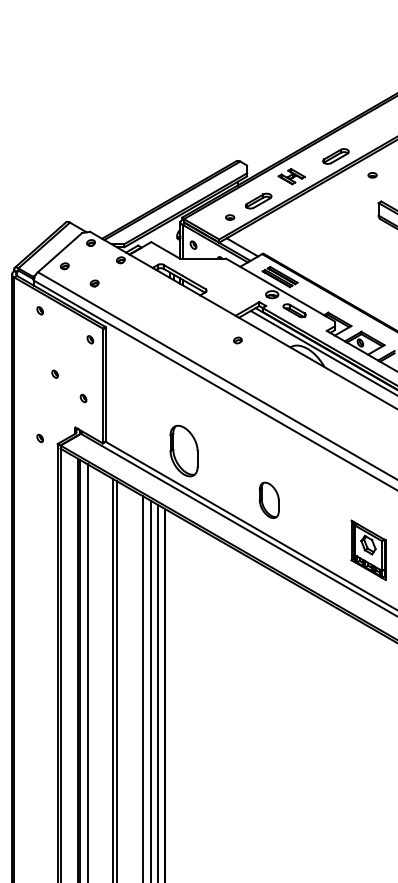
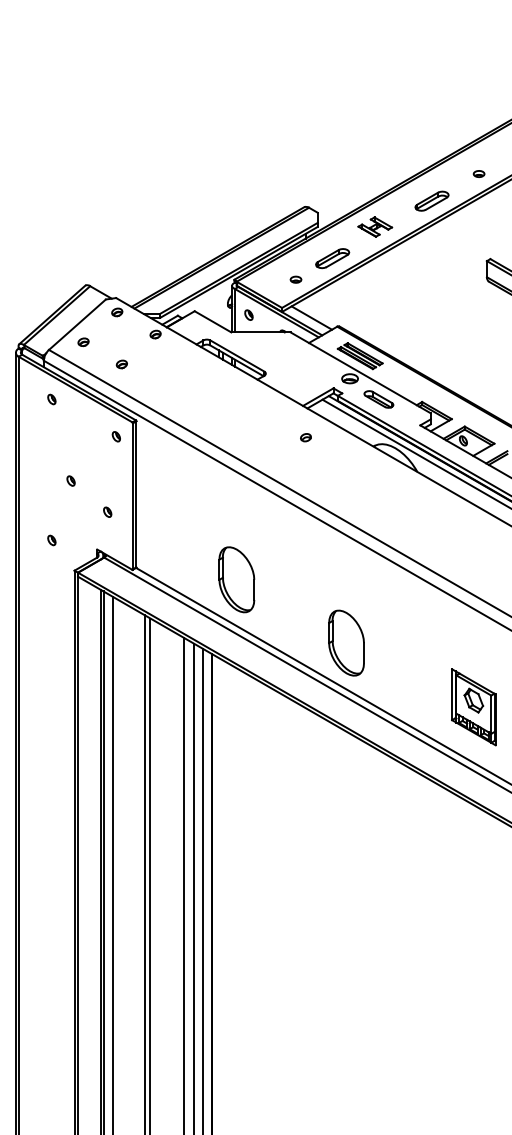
part: (372, 175) -> (478, 174), moved
part: (39, 438) -> (51, 540), moved
part: (268, 500) -> (345, 643), size x1.43

